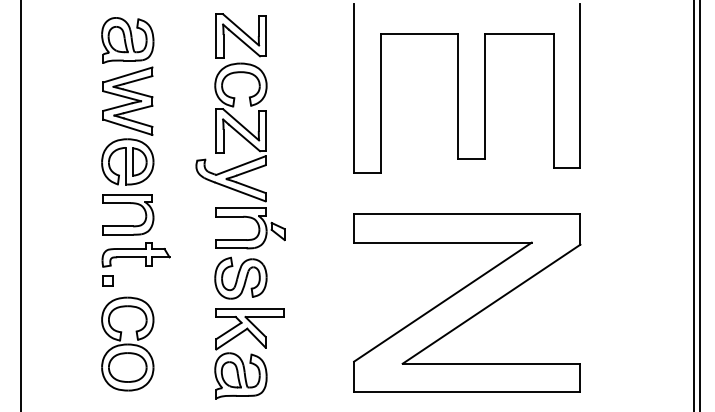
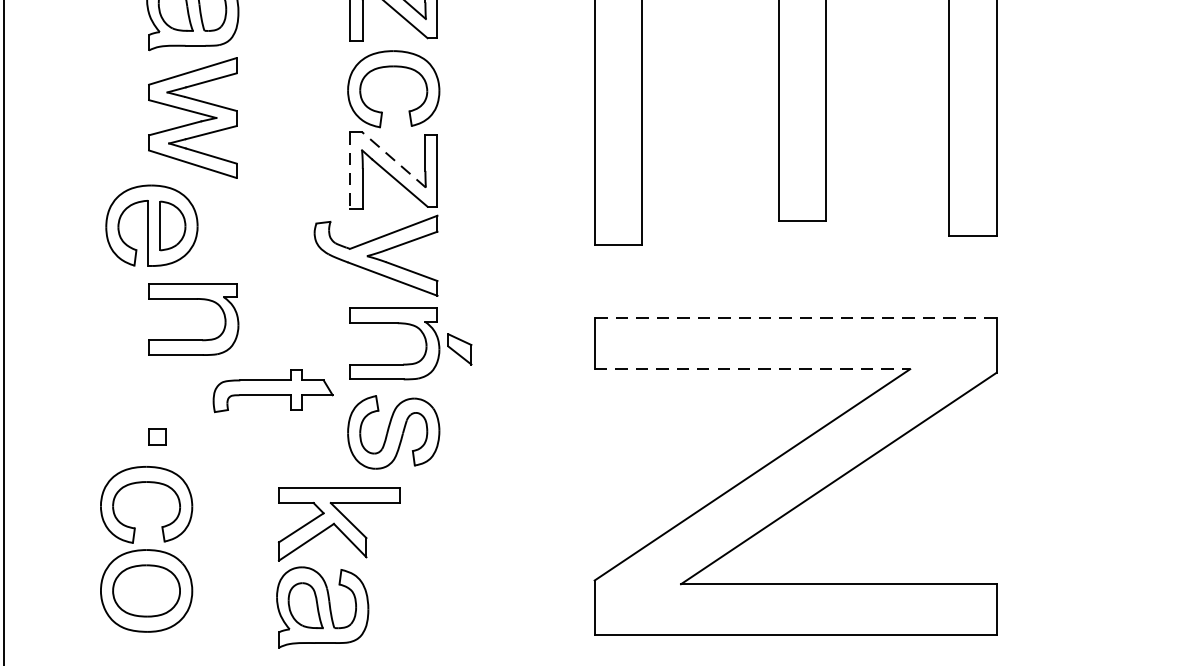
line: (241, 124) -> (394, 159), solid -> dashed
line: (216, 130) -> (350, 169), solid -> dashed
part: (127, 161) -> (151, 225), moved
line: (466, 214) -> (794, 319), solid -> dashed
line: (442, 242) -> (751, 368), solid -> dashed
part: (135, 254) -> (272, 390), moved
part: (127, 343) -> (146, 548), moved
part: (249, 353) -> (337, 567), moved

